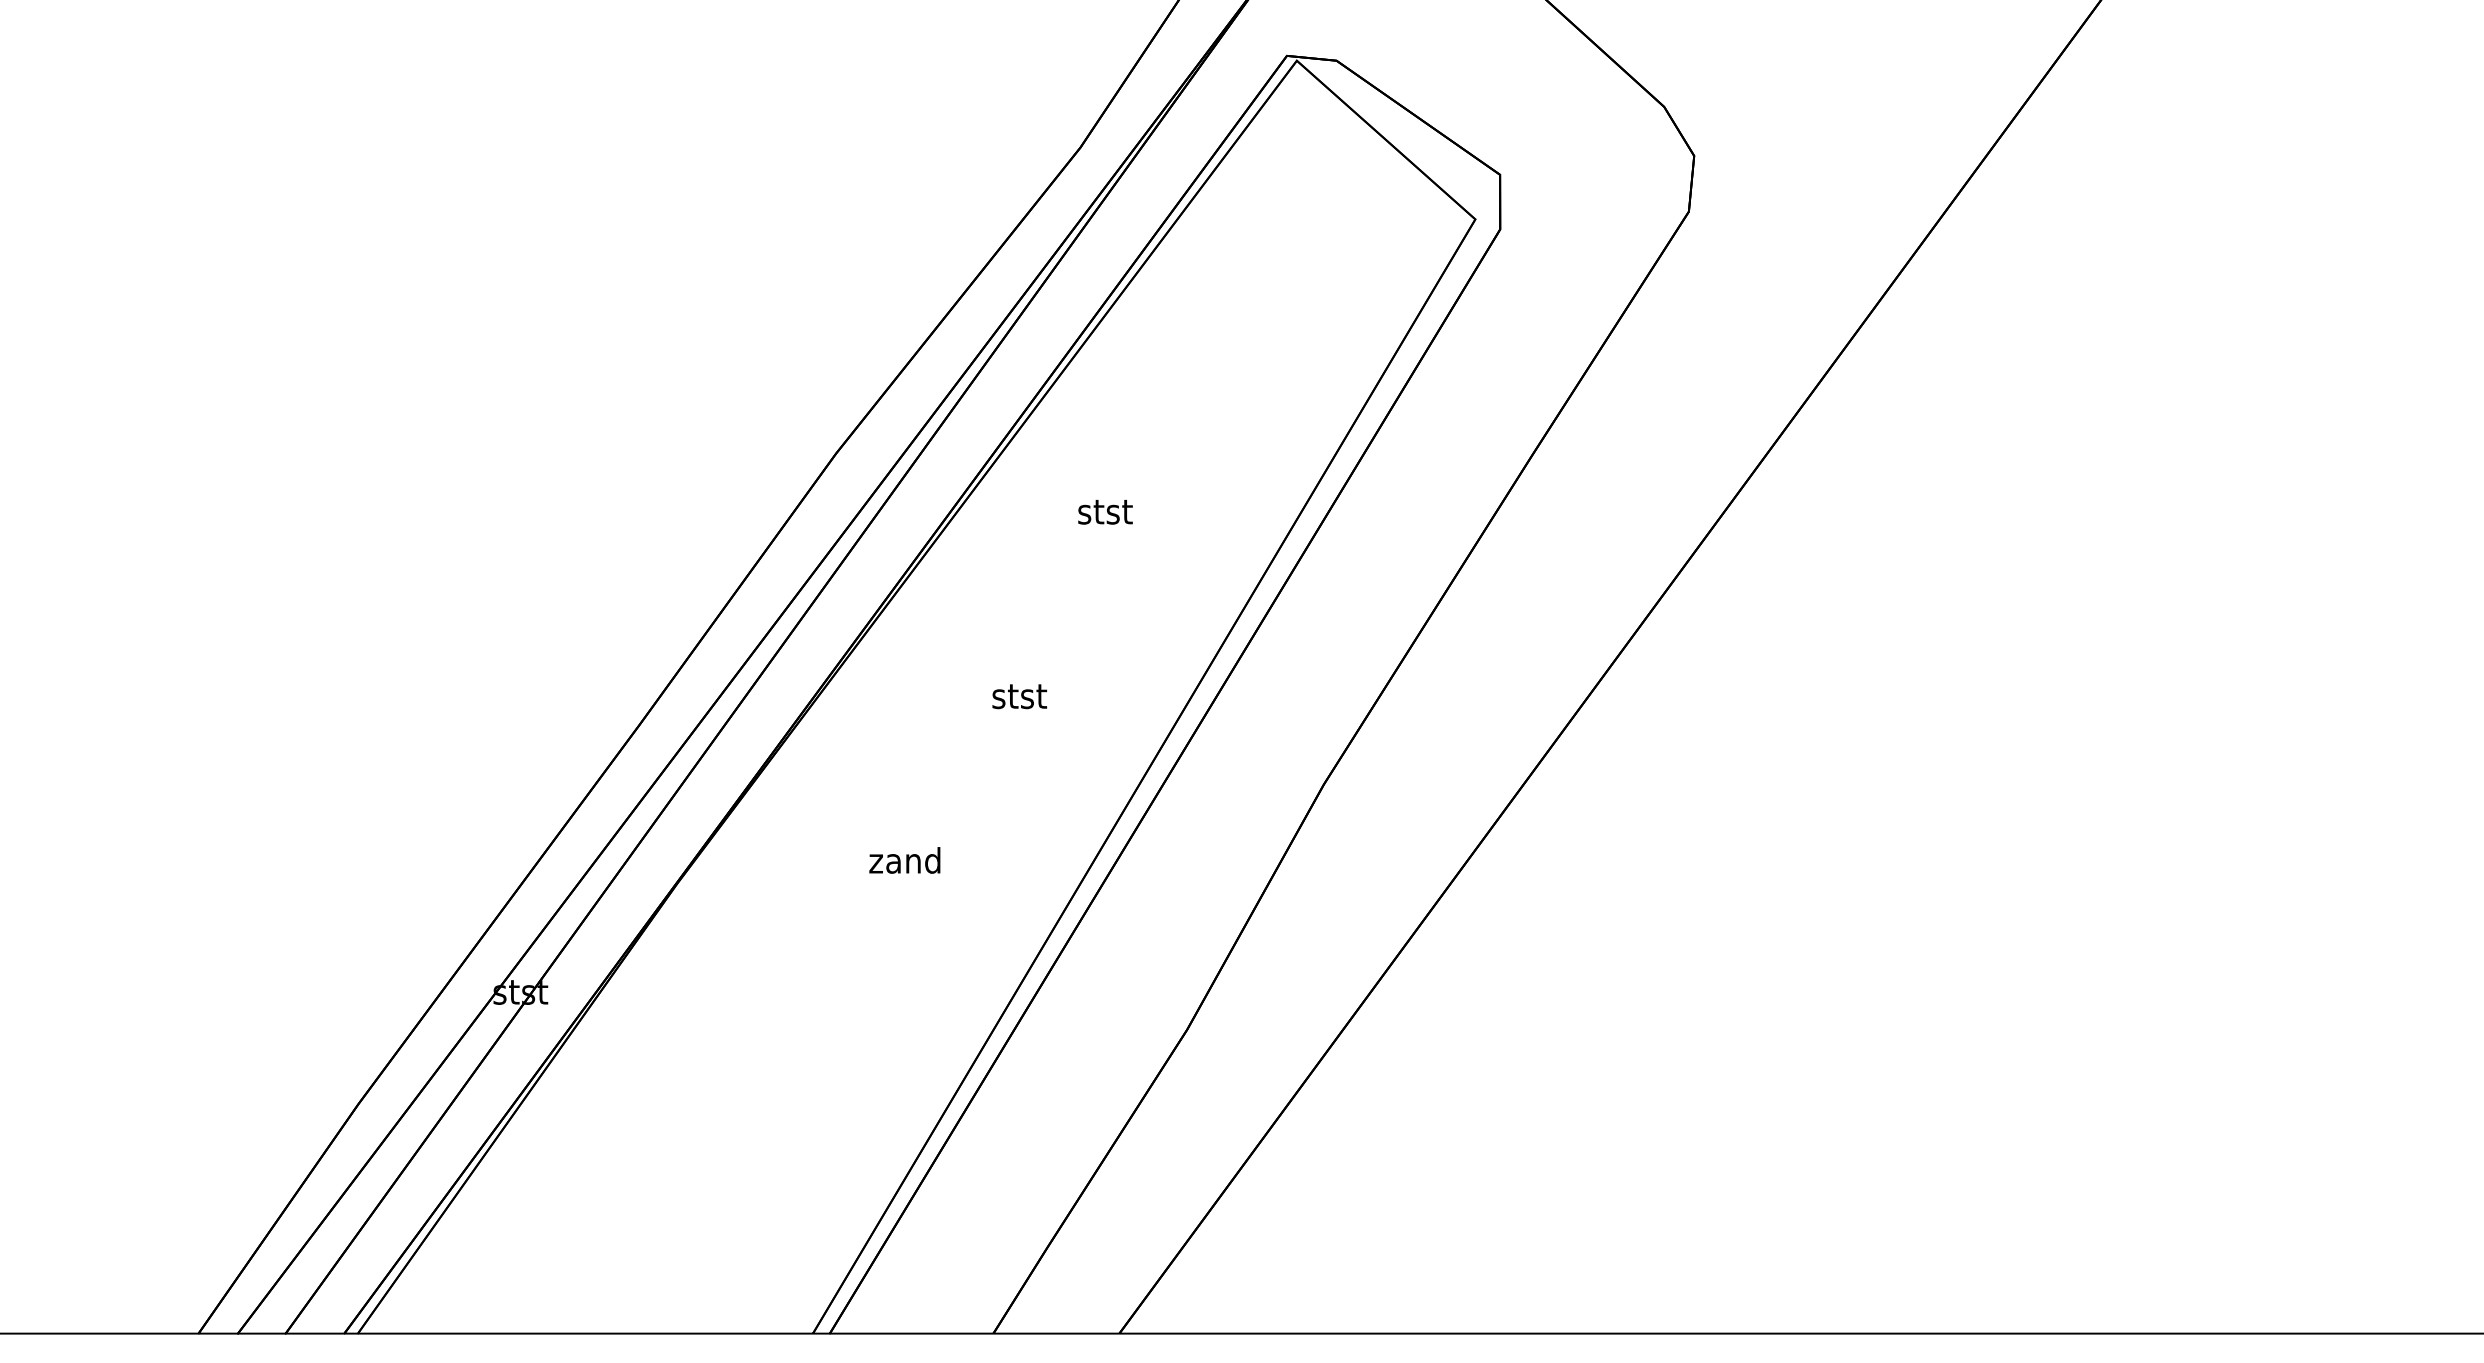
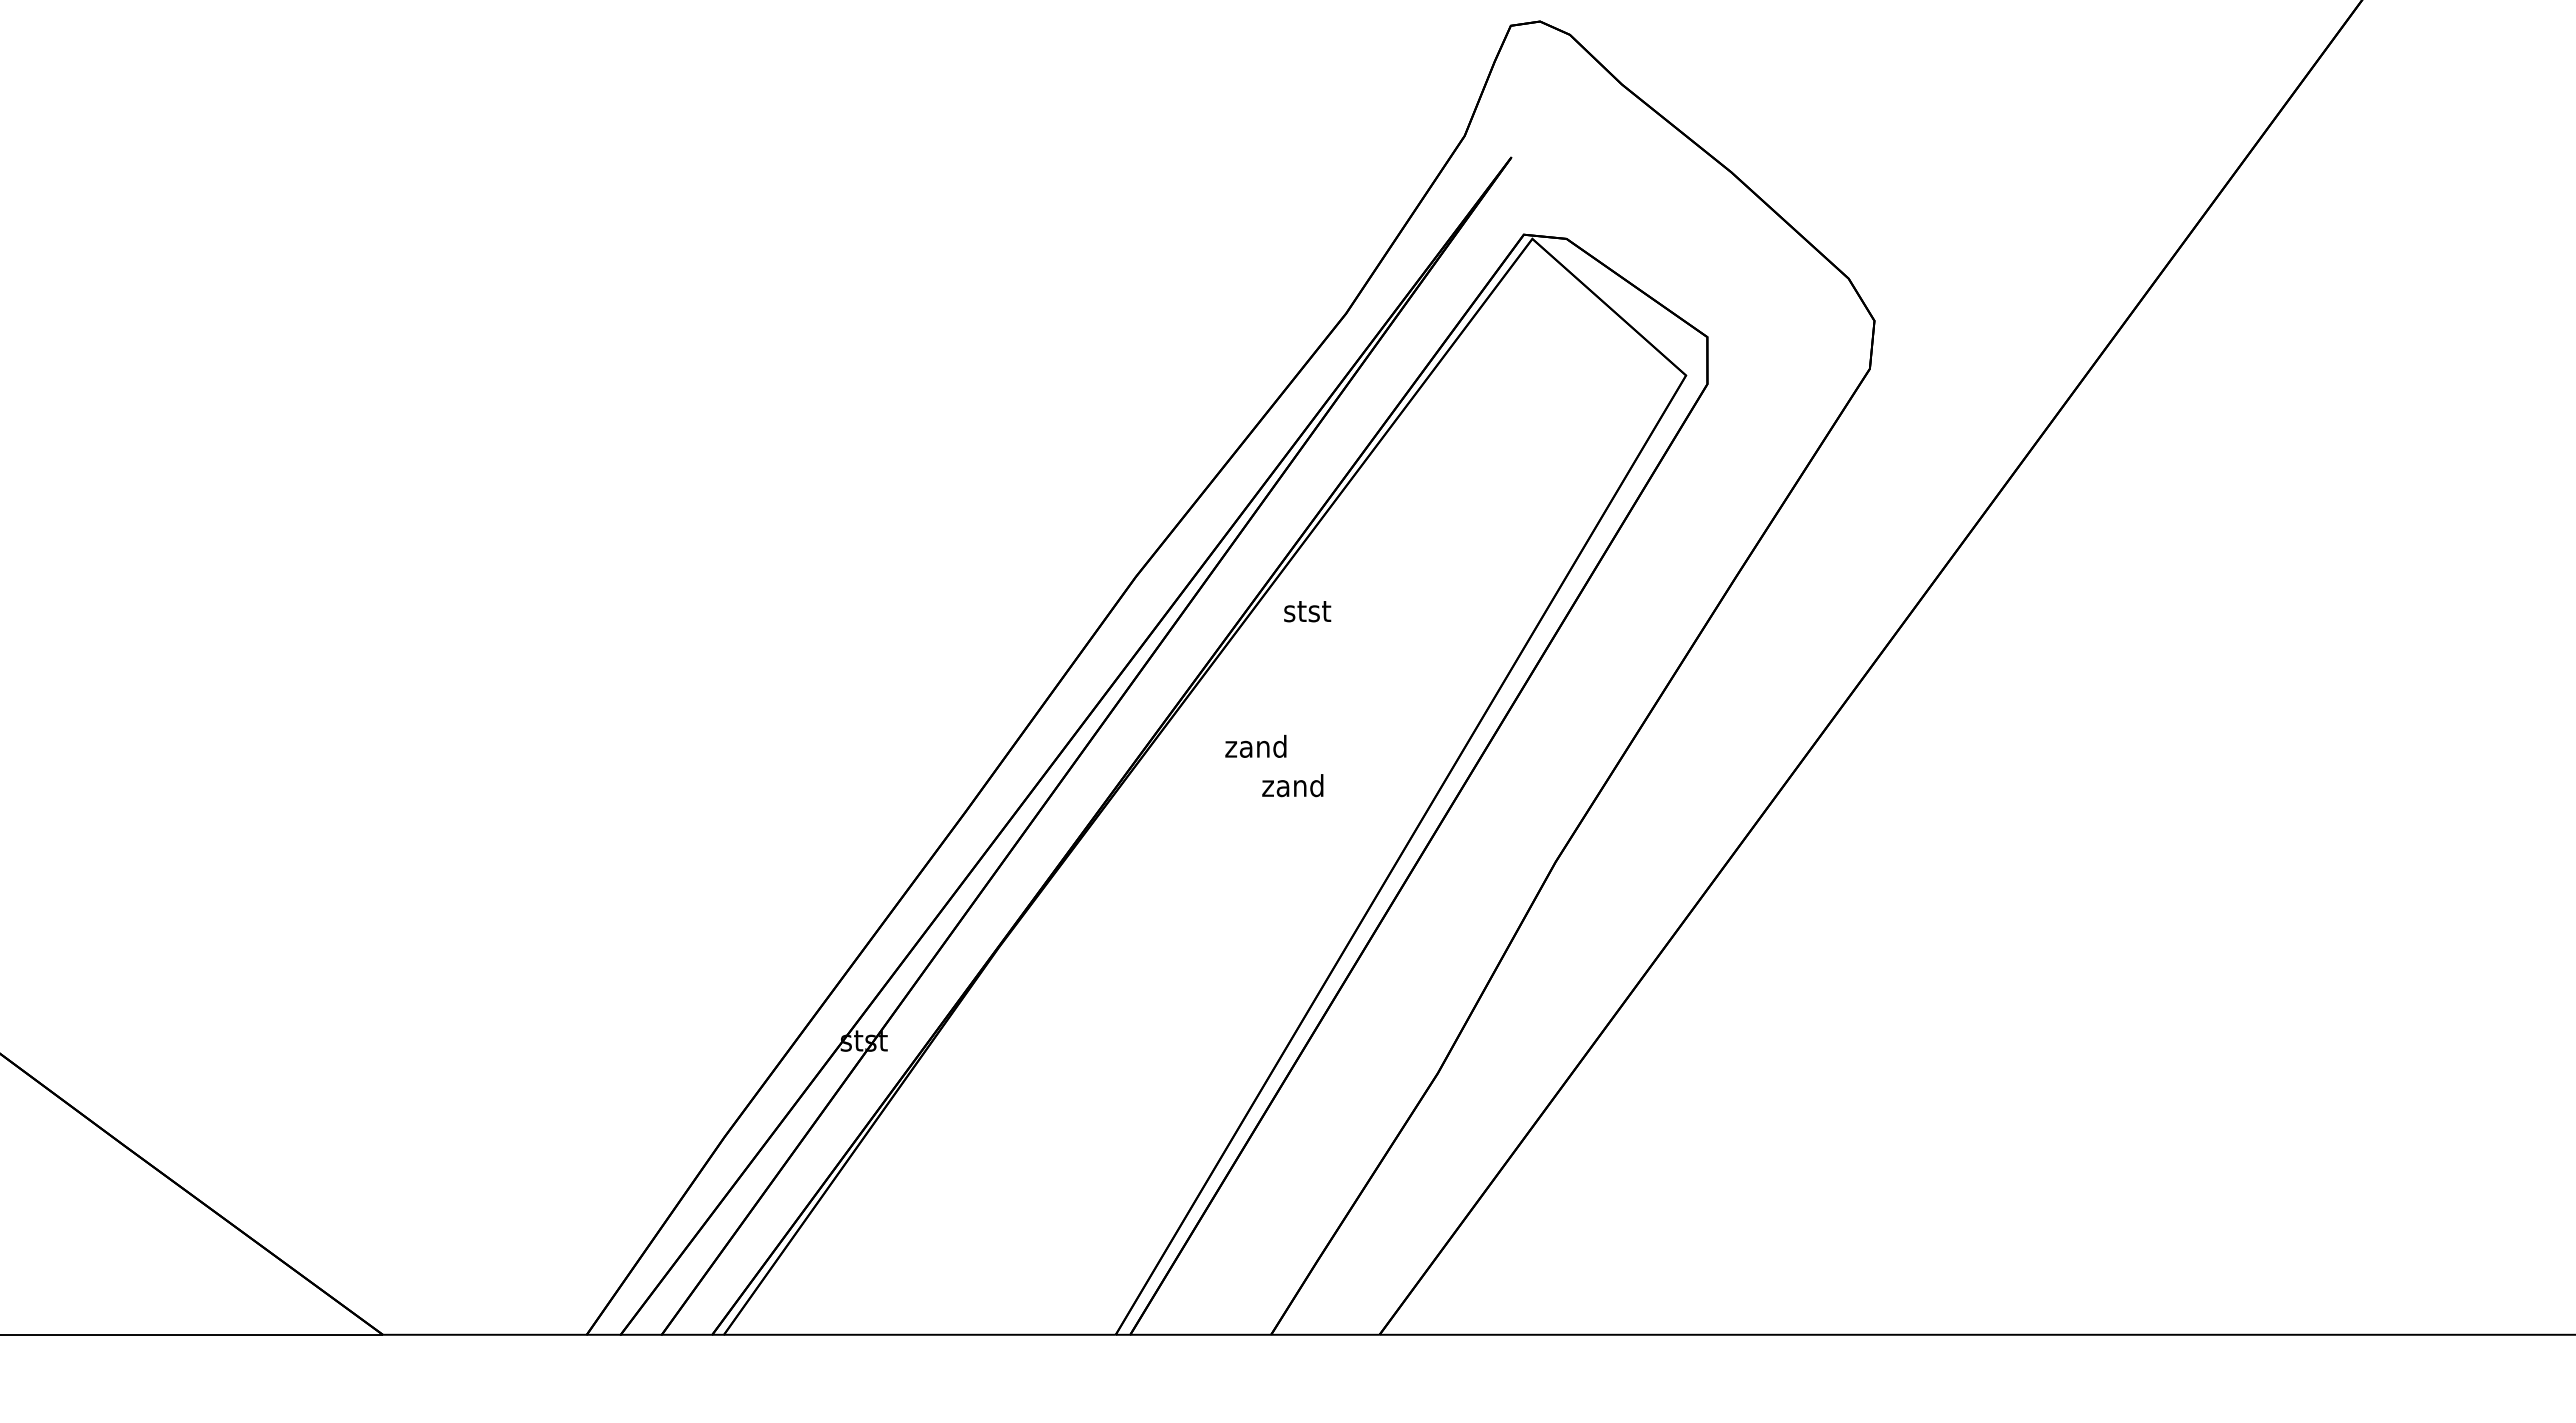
text: (1105, 512) -> (1307, 611), moved
text: (1018, 695) -> (1292, 785), stst -> zand
text: (904, 860) -> (1255, 746), moved

